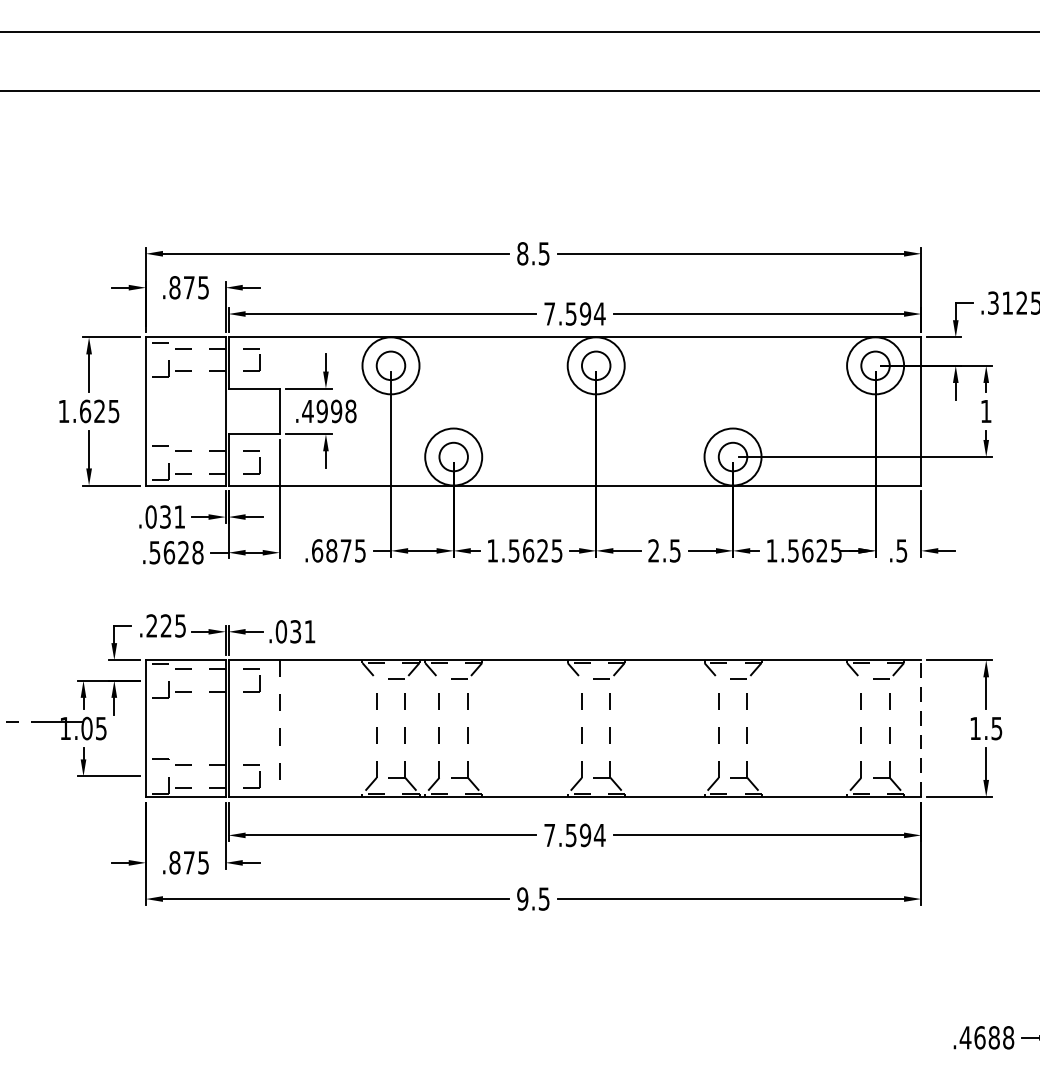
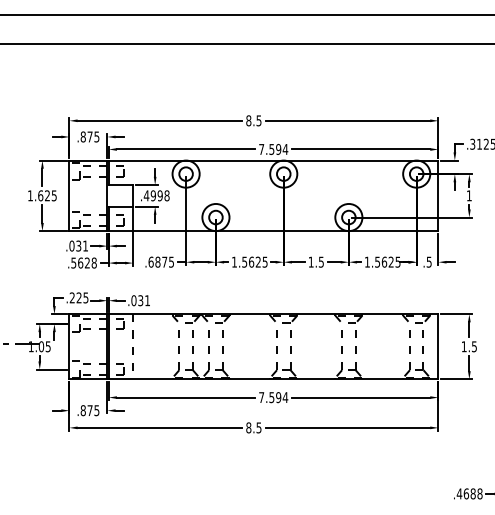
text: (652, 549) -> (310, 261), 2.5 -> 1.5
line: (921, 728) -> (438, 346), dashed -> solid
text: (522, 898) -> (248, 427), 9.5 -> 8.5

